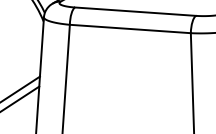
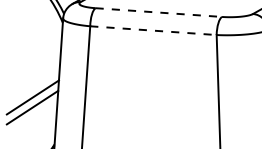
line: (136, 11) -> (159, 12), solid -> dashed
line: (130, 28) -> (153, 30), solid -> dashed

